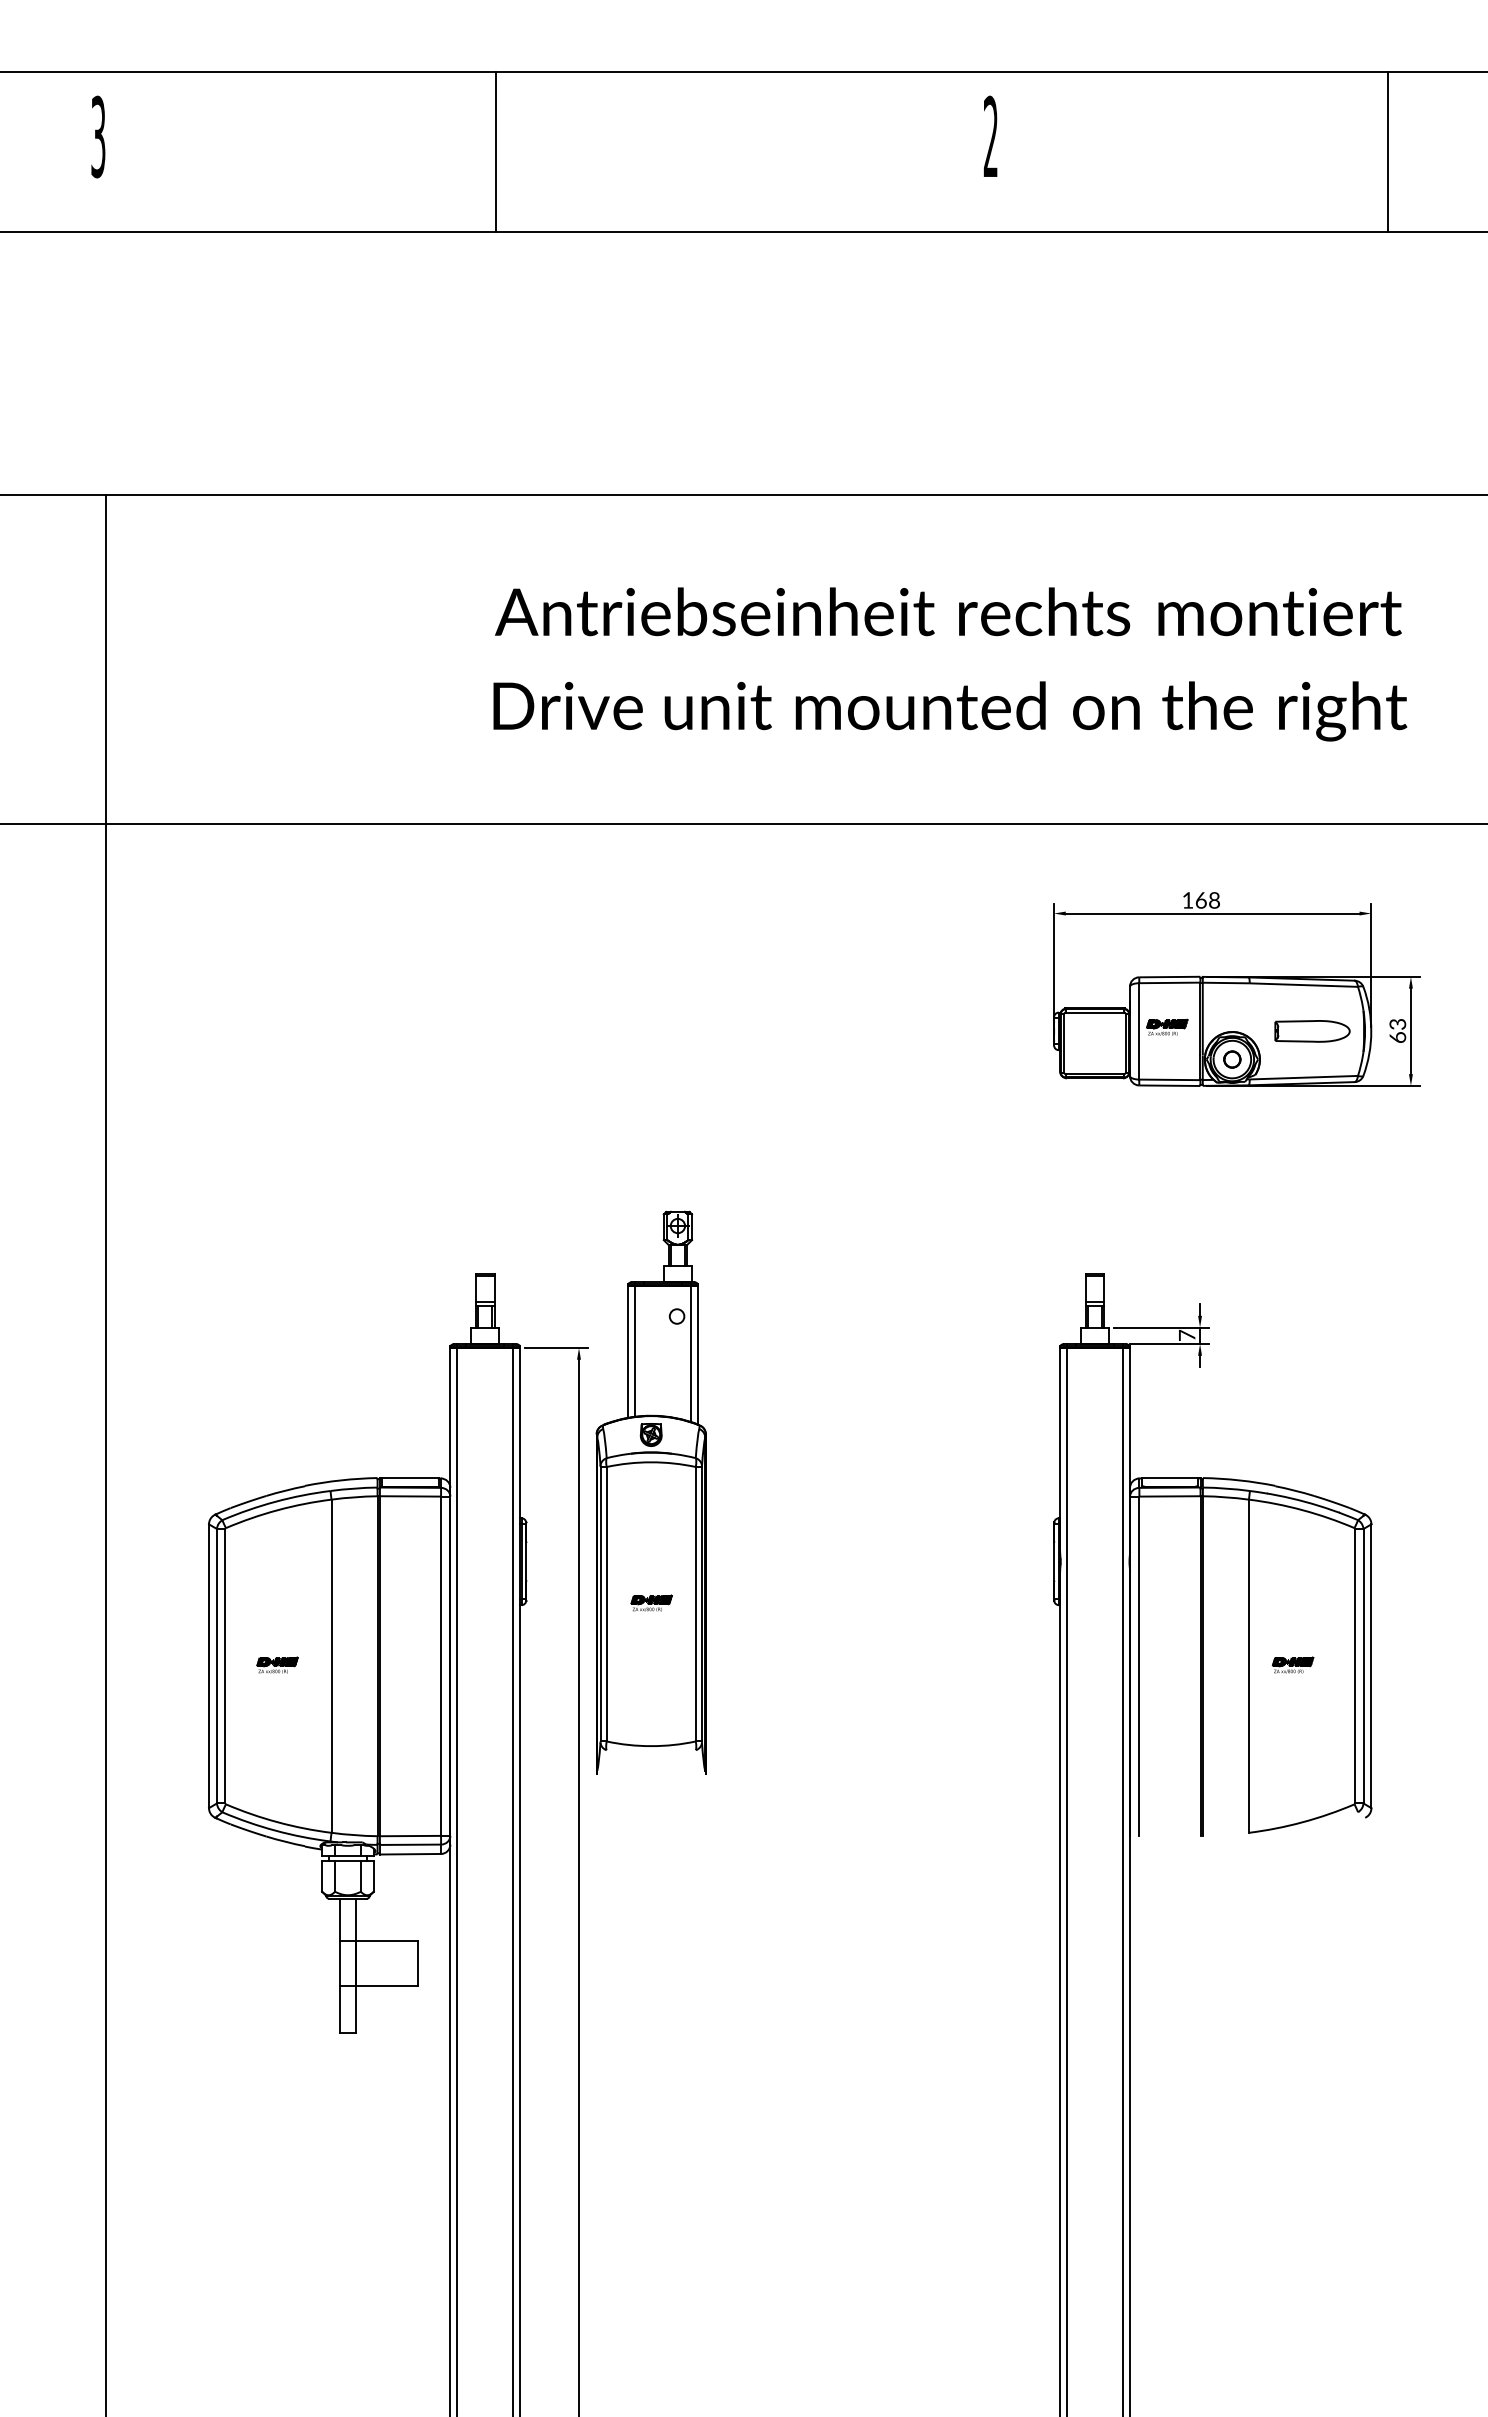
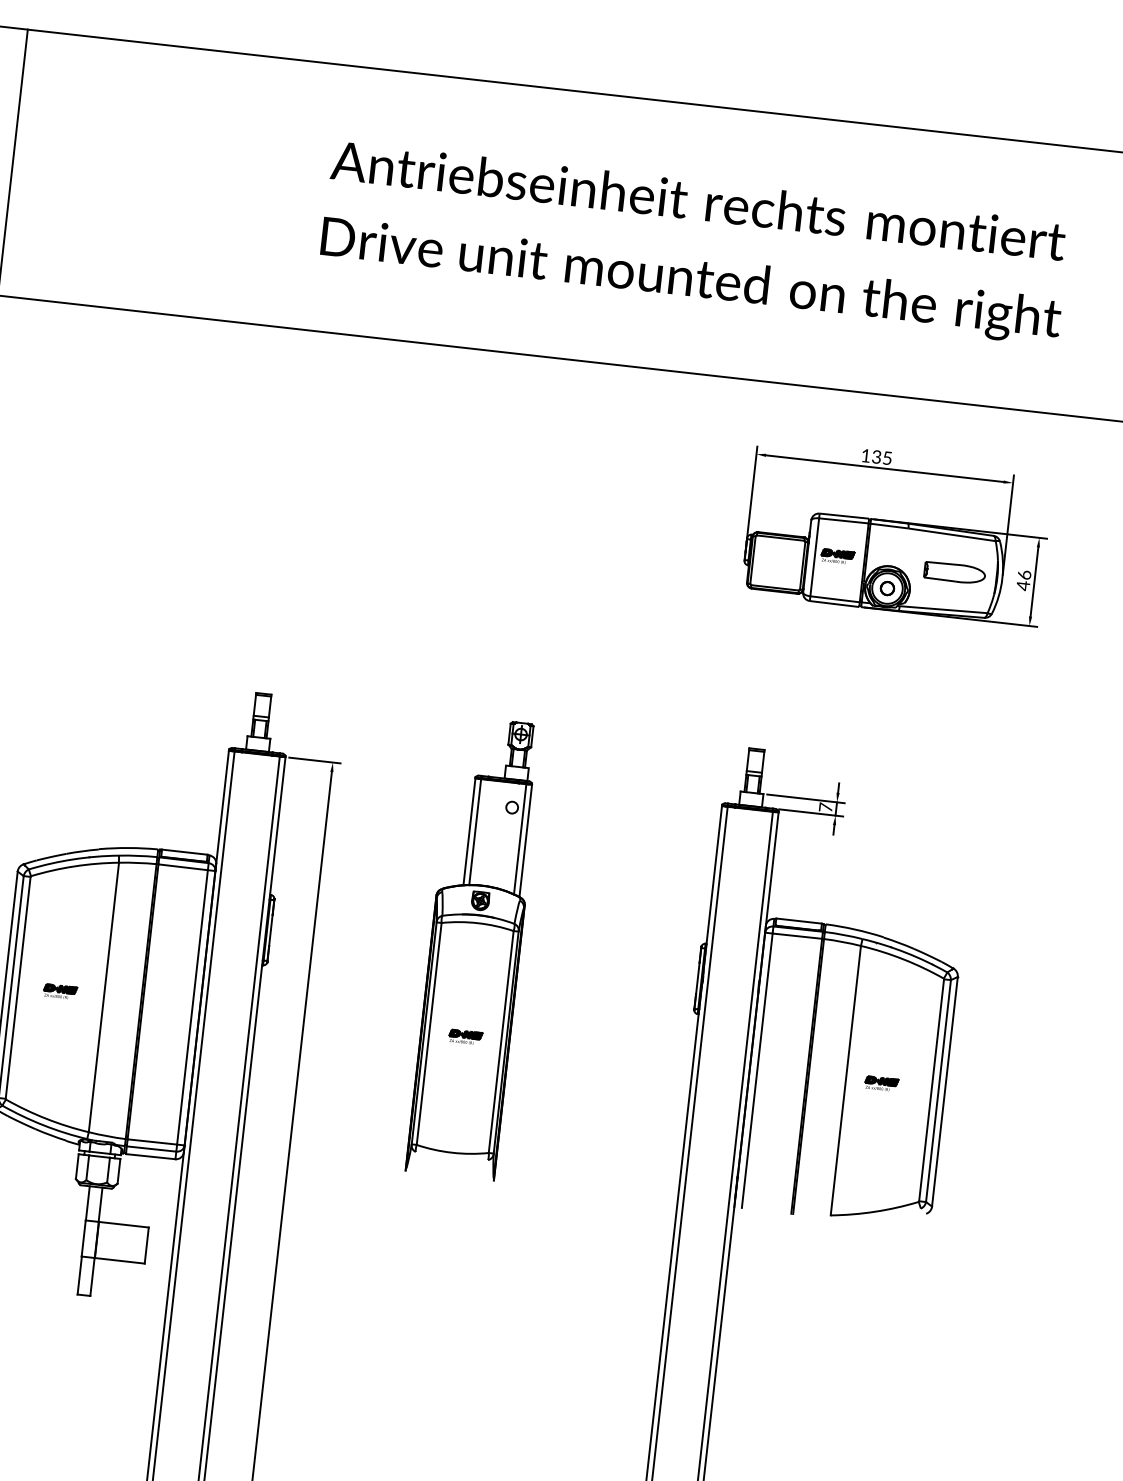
text: (1207, 900) -> (881, 457), 168 -> 135
text: (1397, 1030) -> (1023, 580), 63 -> 46
part: (650, 1492) -> (474, 947), moved

